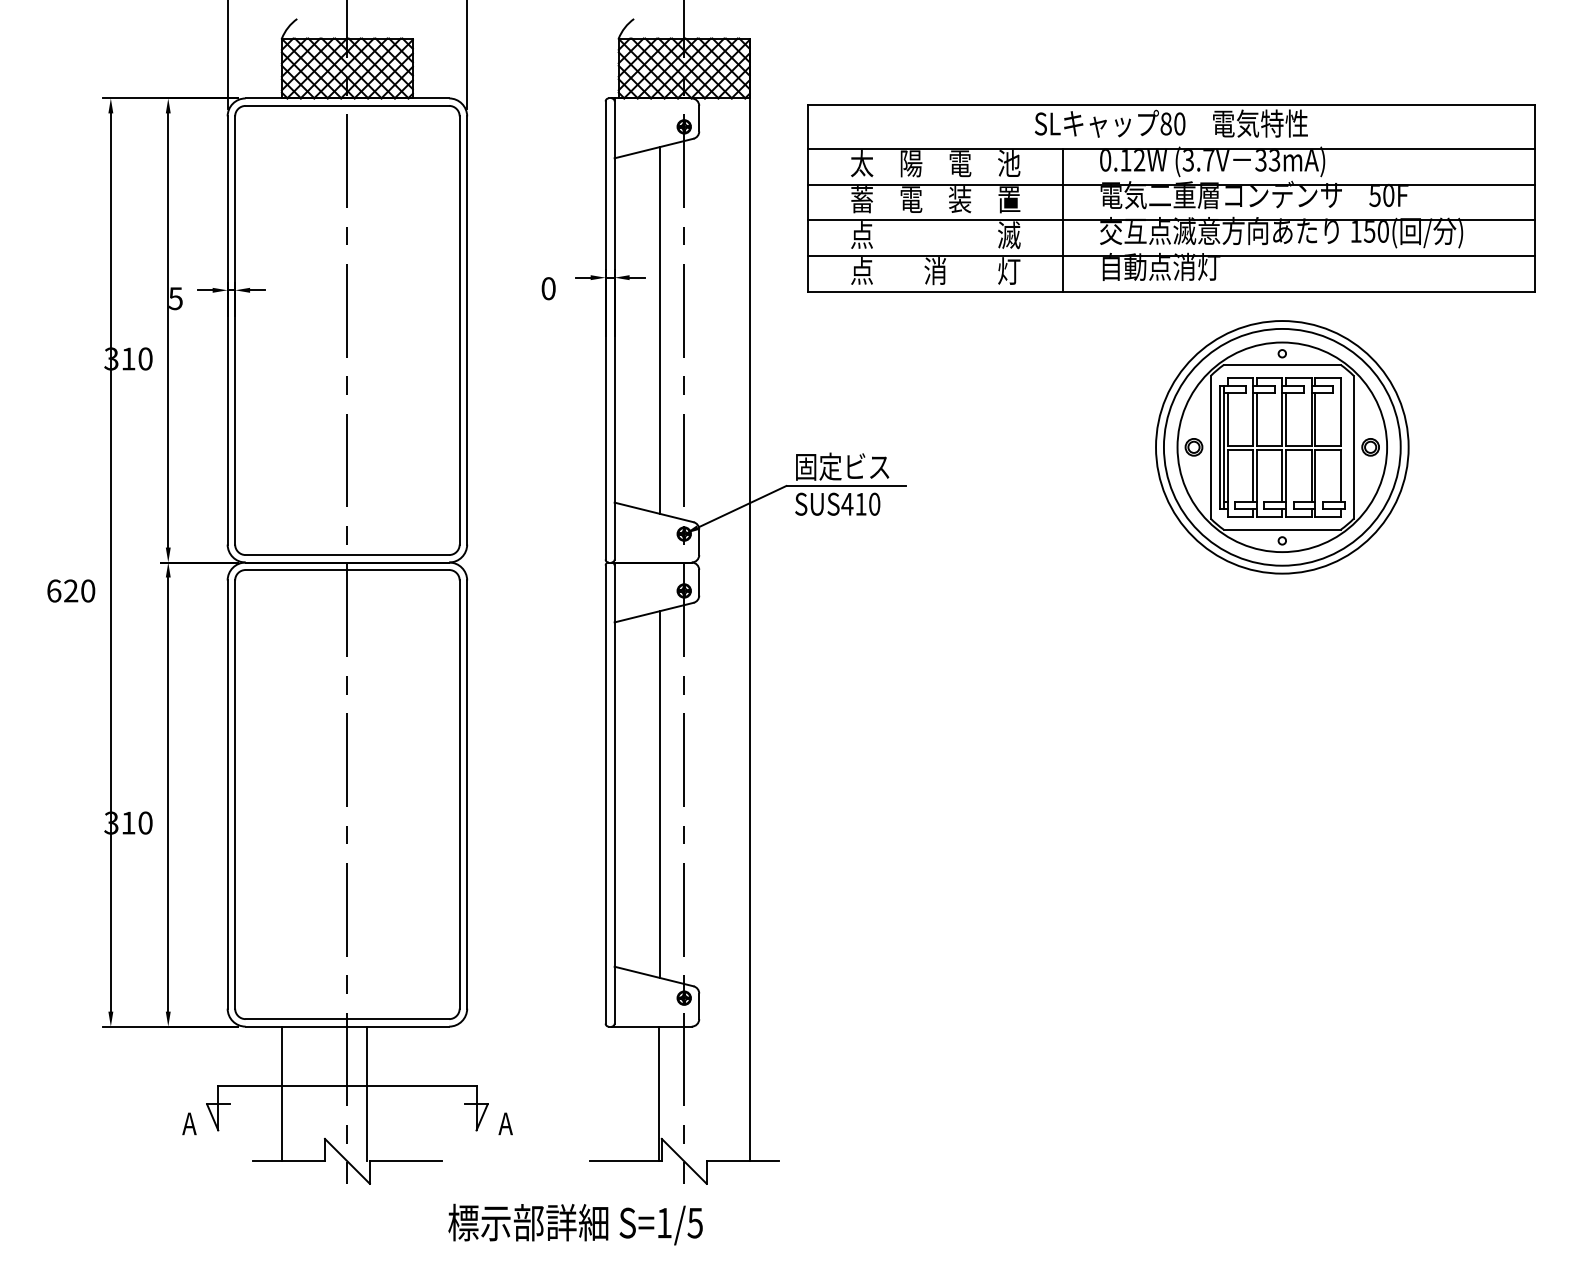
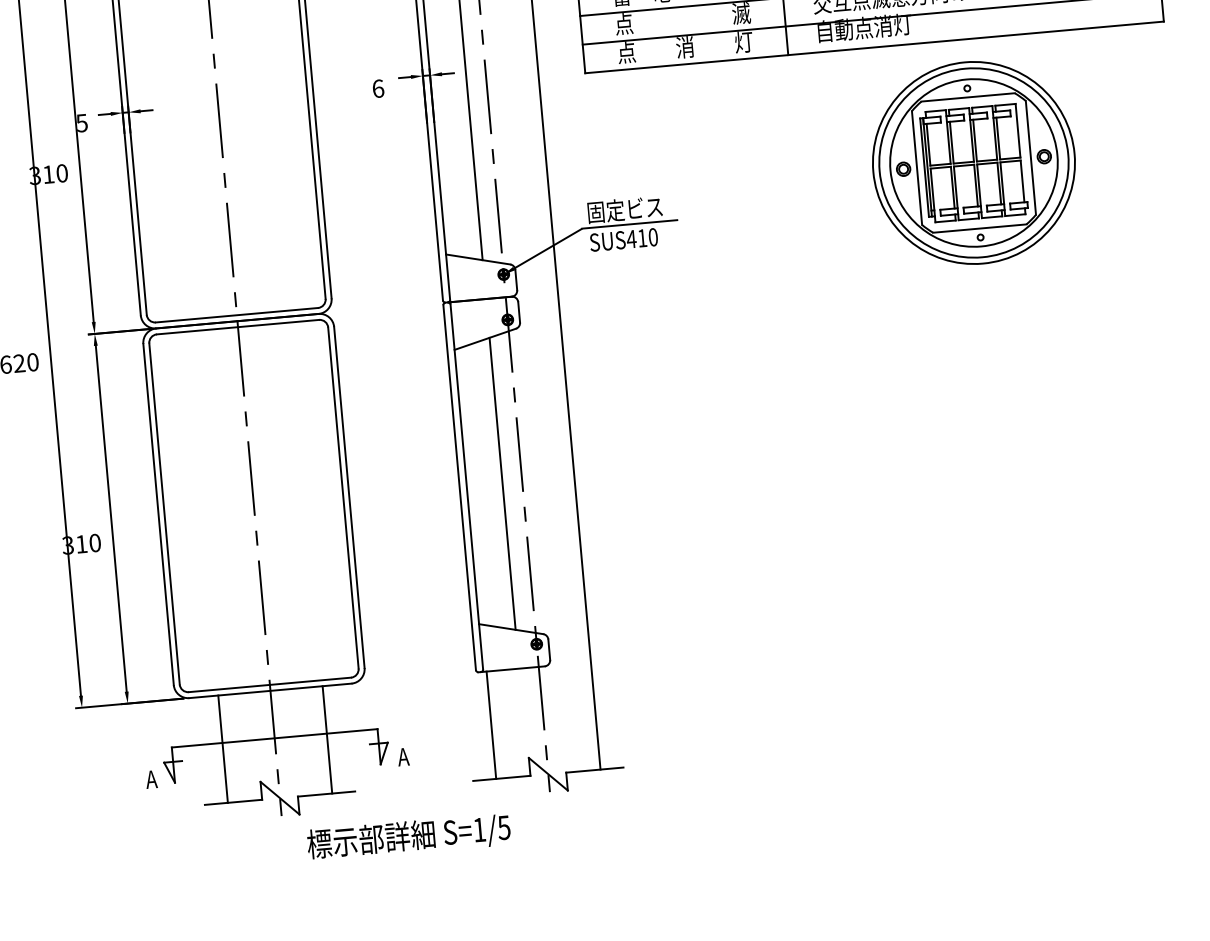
text: (548, 288) -> (378, 88), 0 -> 6
line: (366, 1093) -> (327, 739), moved
line: (658, 1093) -> (491, 724), moved
text: (575, 1224) -> (408, 837), moved

